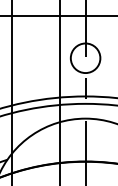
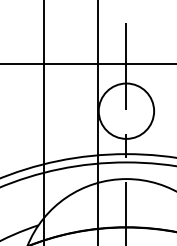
circle: (85, 57) -> (126, 110), size x1.67

